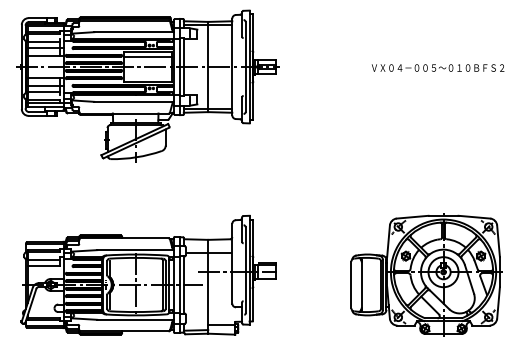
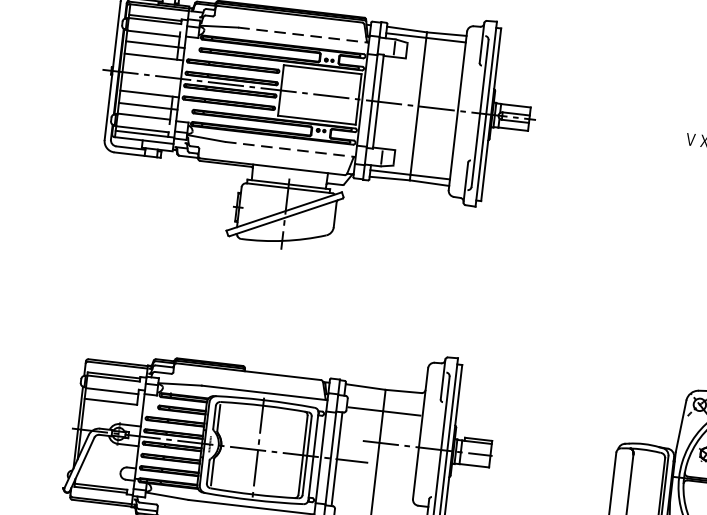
line: (134, 32) -> (304, 35), solid -> dashed
line: (147, 57) -> (320, 79), removed
line: (134, 101) -> (290, 148), solid -> dashed

